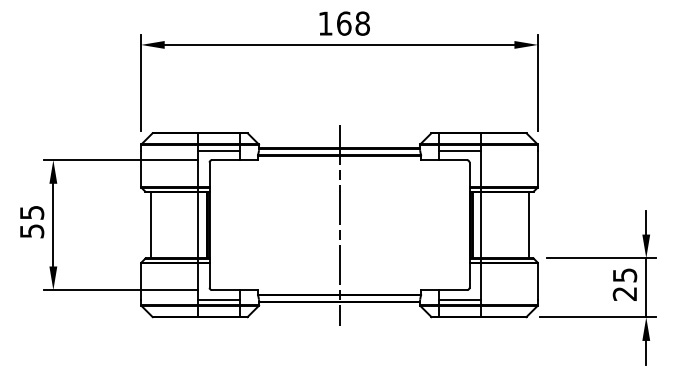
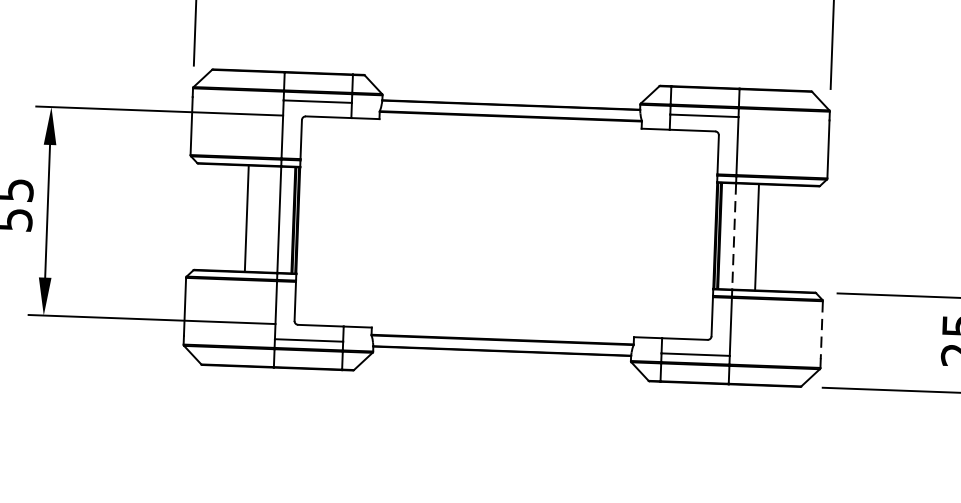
line: (339, 224) -> (506, 227), removed
line: (150, 225) -> (246, 219), moved
line: (481, 225) -> (734, 237), solid -> dashed
line: (528, 225) -> (756, 237), moved
line: (538, 281) -> (822, 330), solid -> dashed

